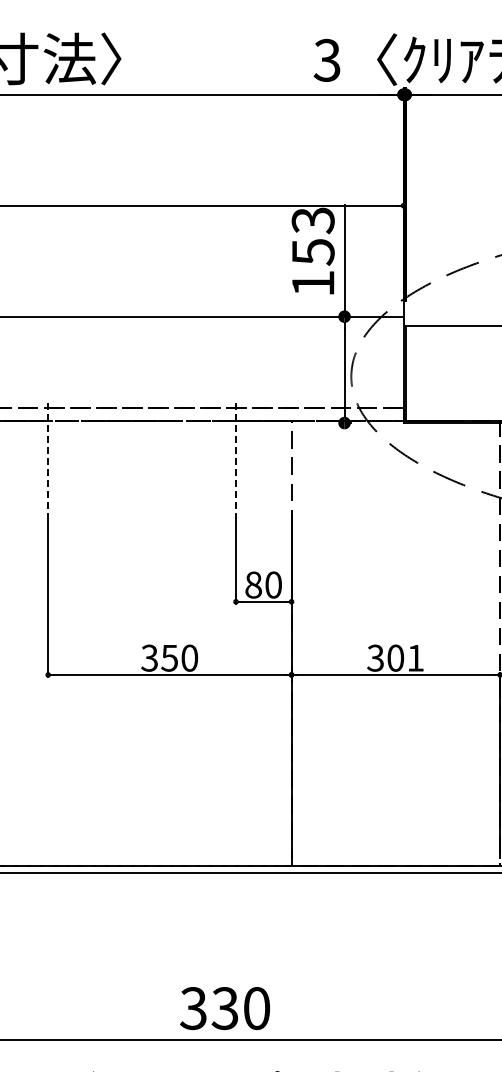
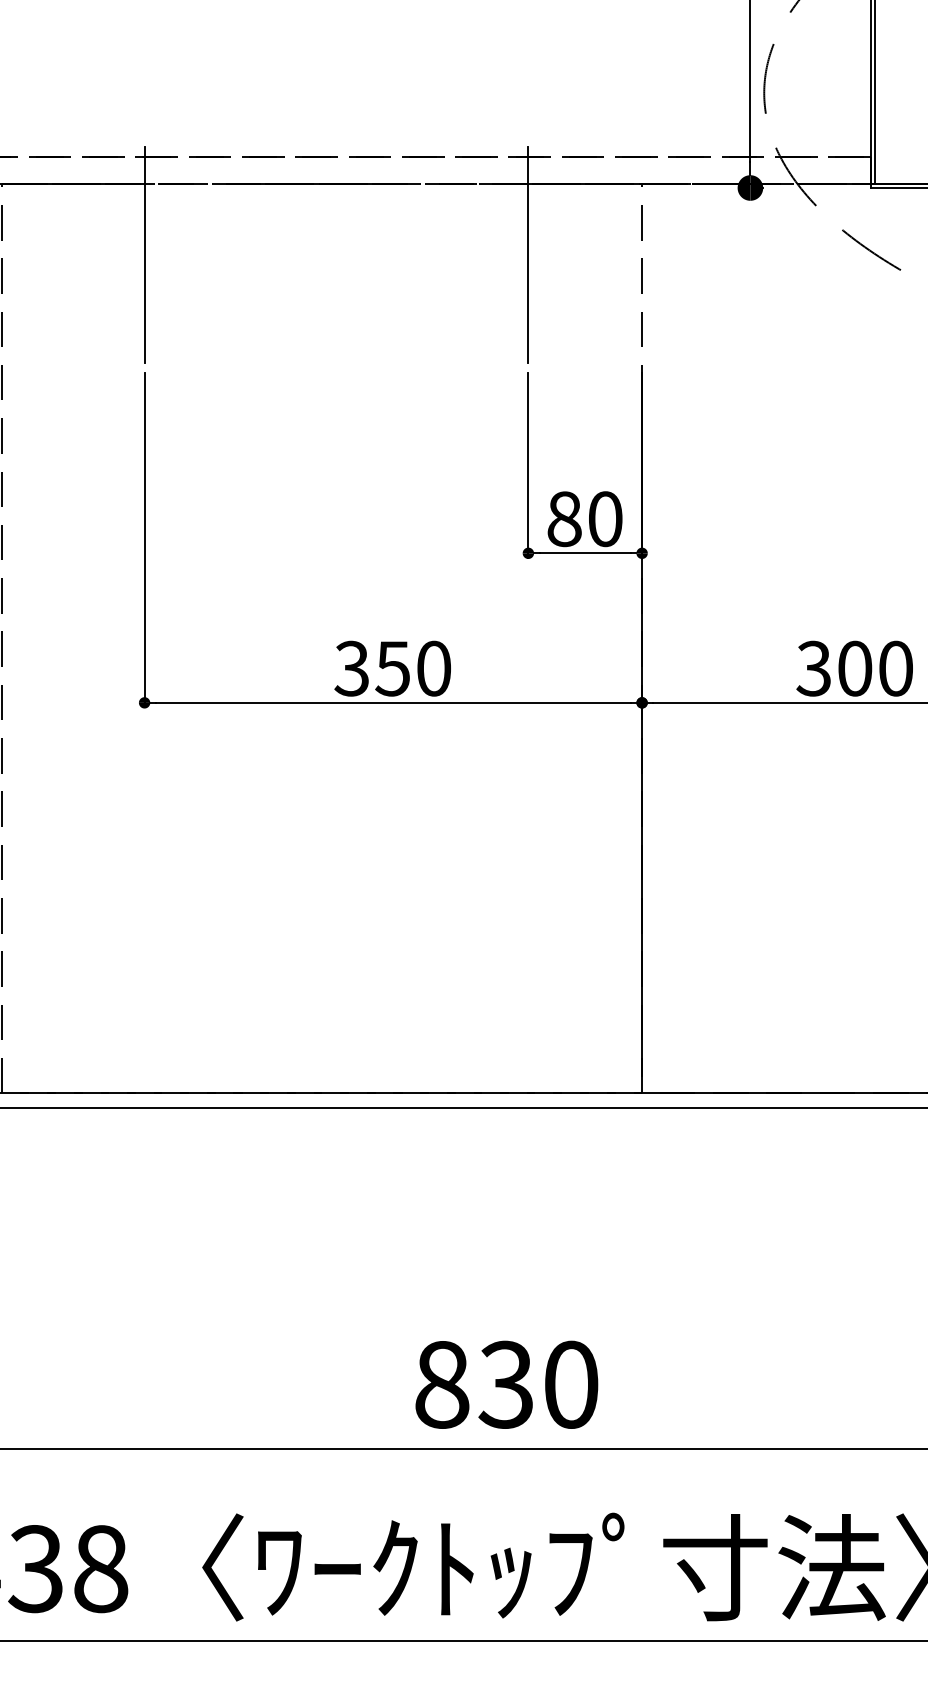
line: (48, 455) -> (145, 254), dashed -> solid
line: (235, 455) -> (527, 254), dashed -> solid
text: (415, 657) -> (895, 667), 301 -> 300
text: (193, 1008) -> (441, 1384), 330 -> 830

